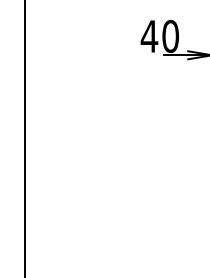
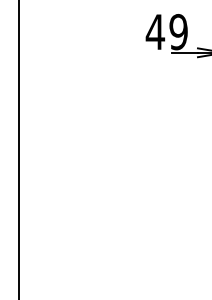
text: (170, 36) -> (178, 32), 40 -> 49

